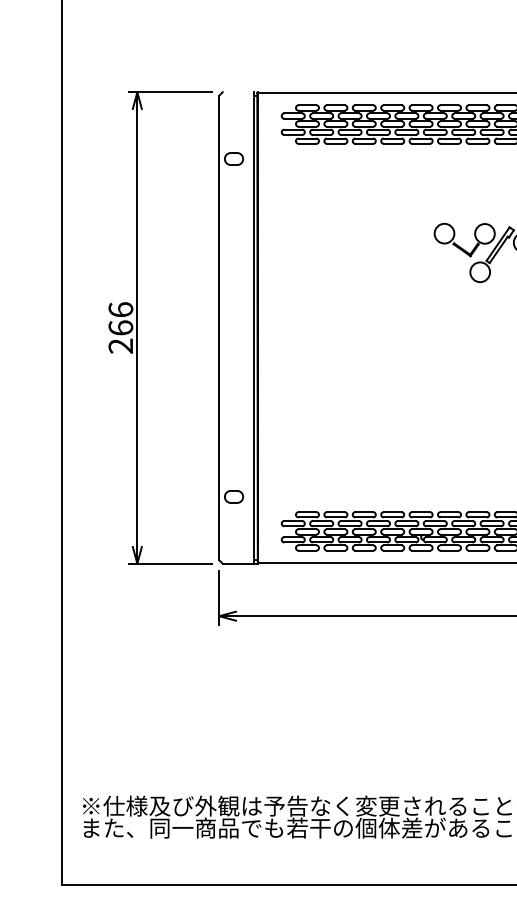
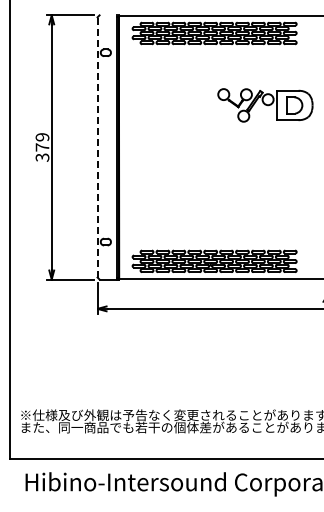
line: (219, 326) -> (97, 146), solid -> dashed
text: (120, 328) -> (42, 147), 266 -> 379

